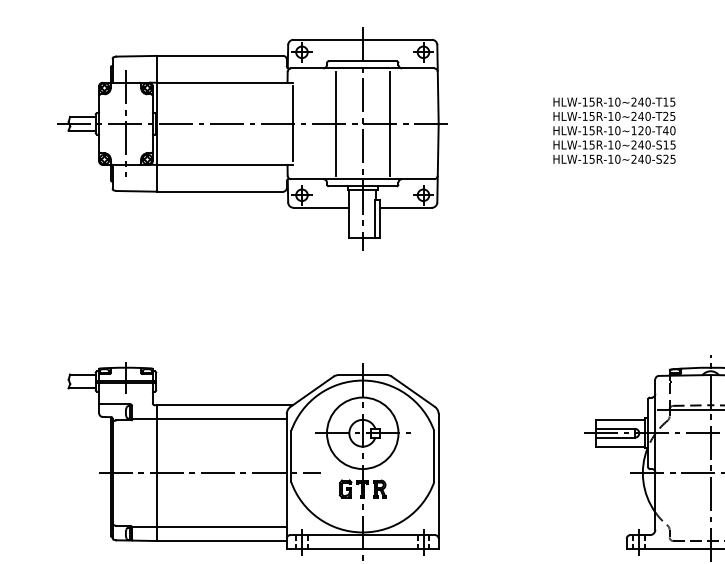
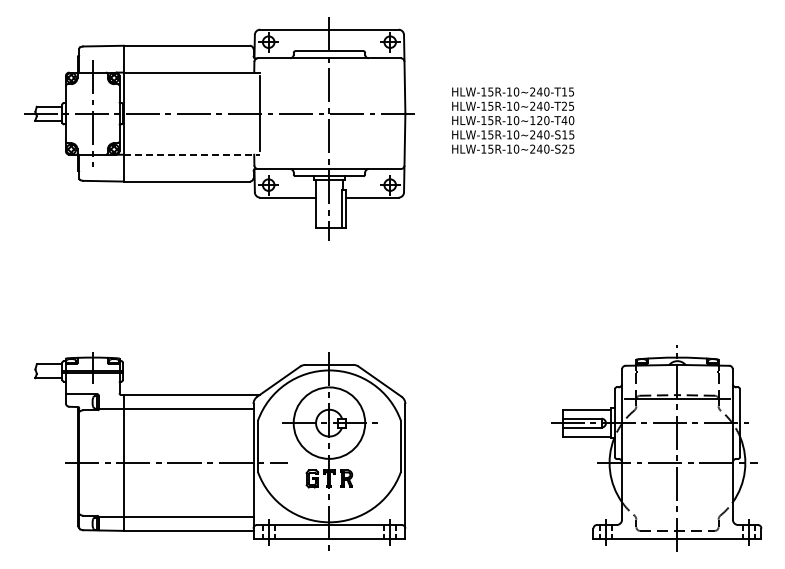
line: (335, 123) -> (302, 113), removed
line: (389, 123) -> (356, 113), removed
text: (614, 130) -> (513, 120), moved
line: (224, 164) -> (191, 154), solid -> dashed

